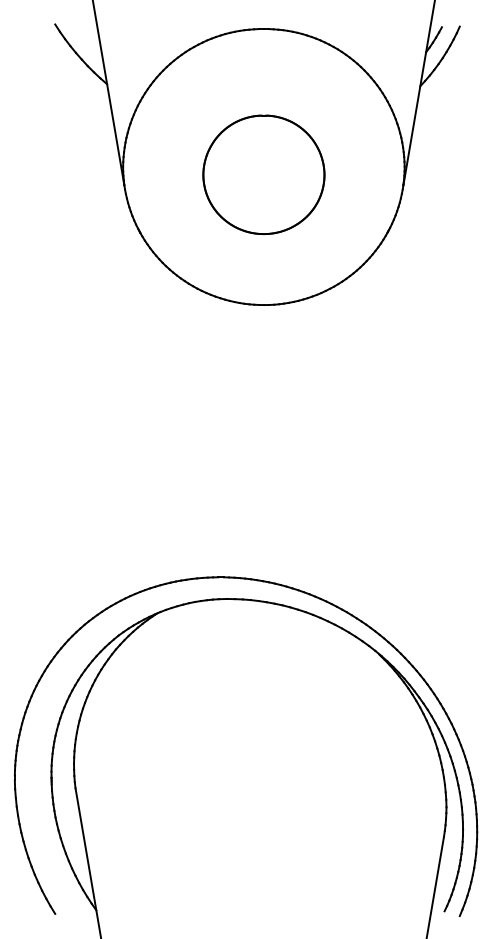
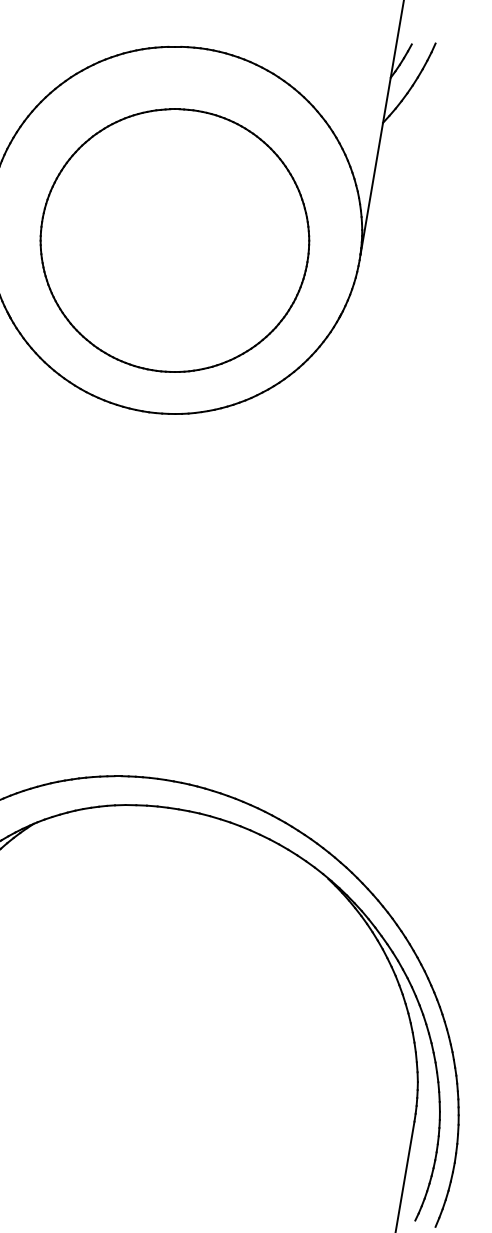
part: (263, 174) -> (174, 240), size x1.67

